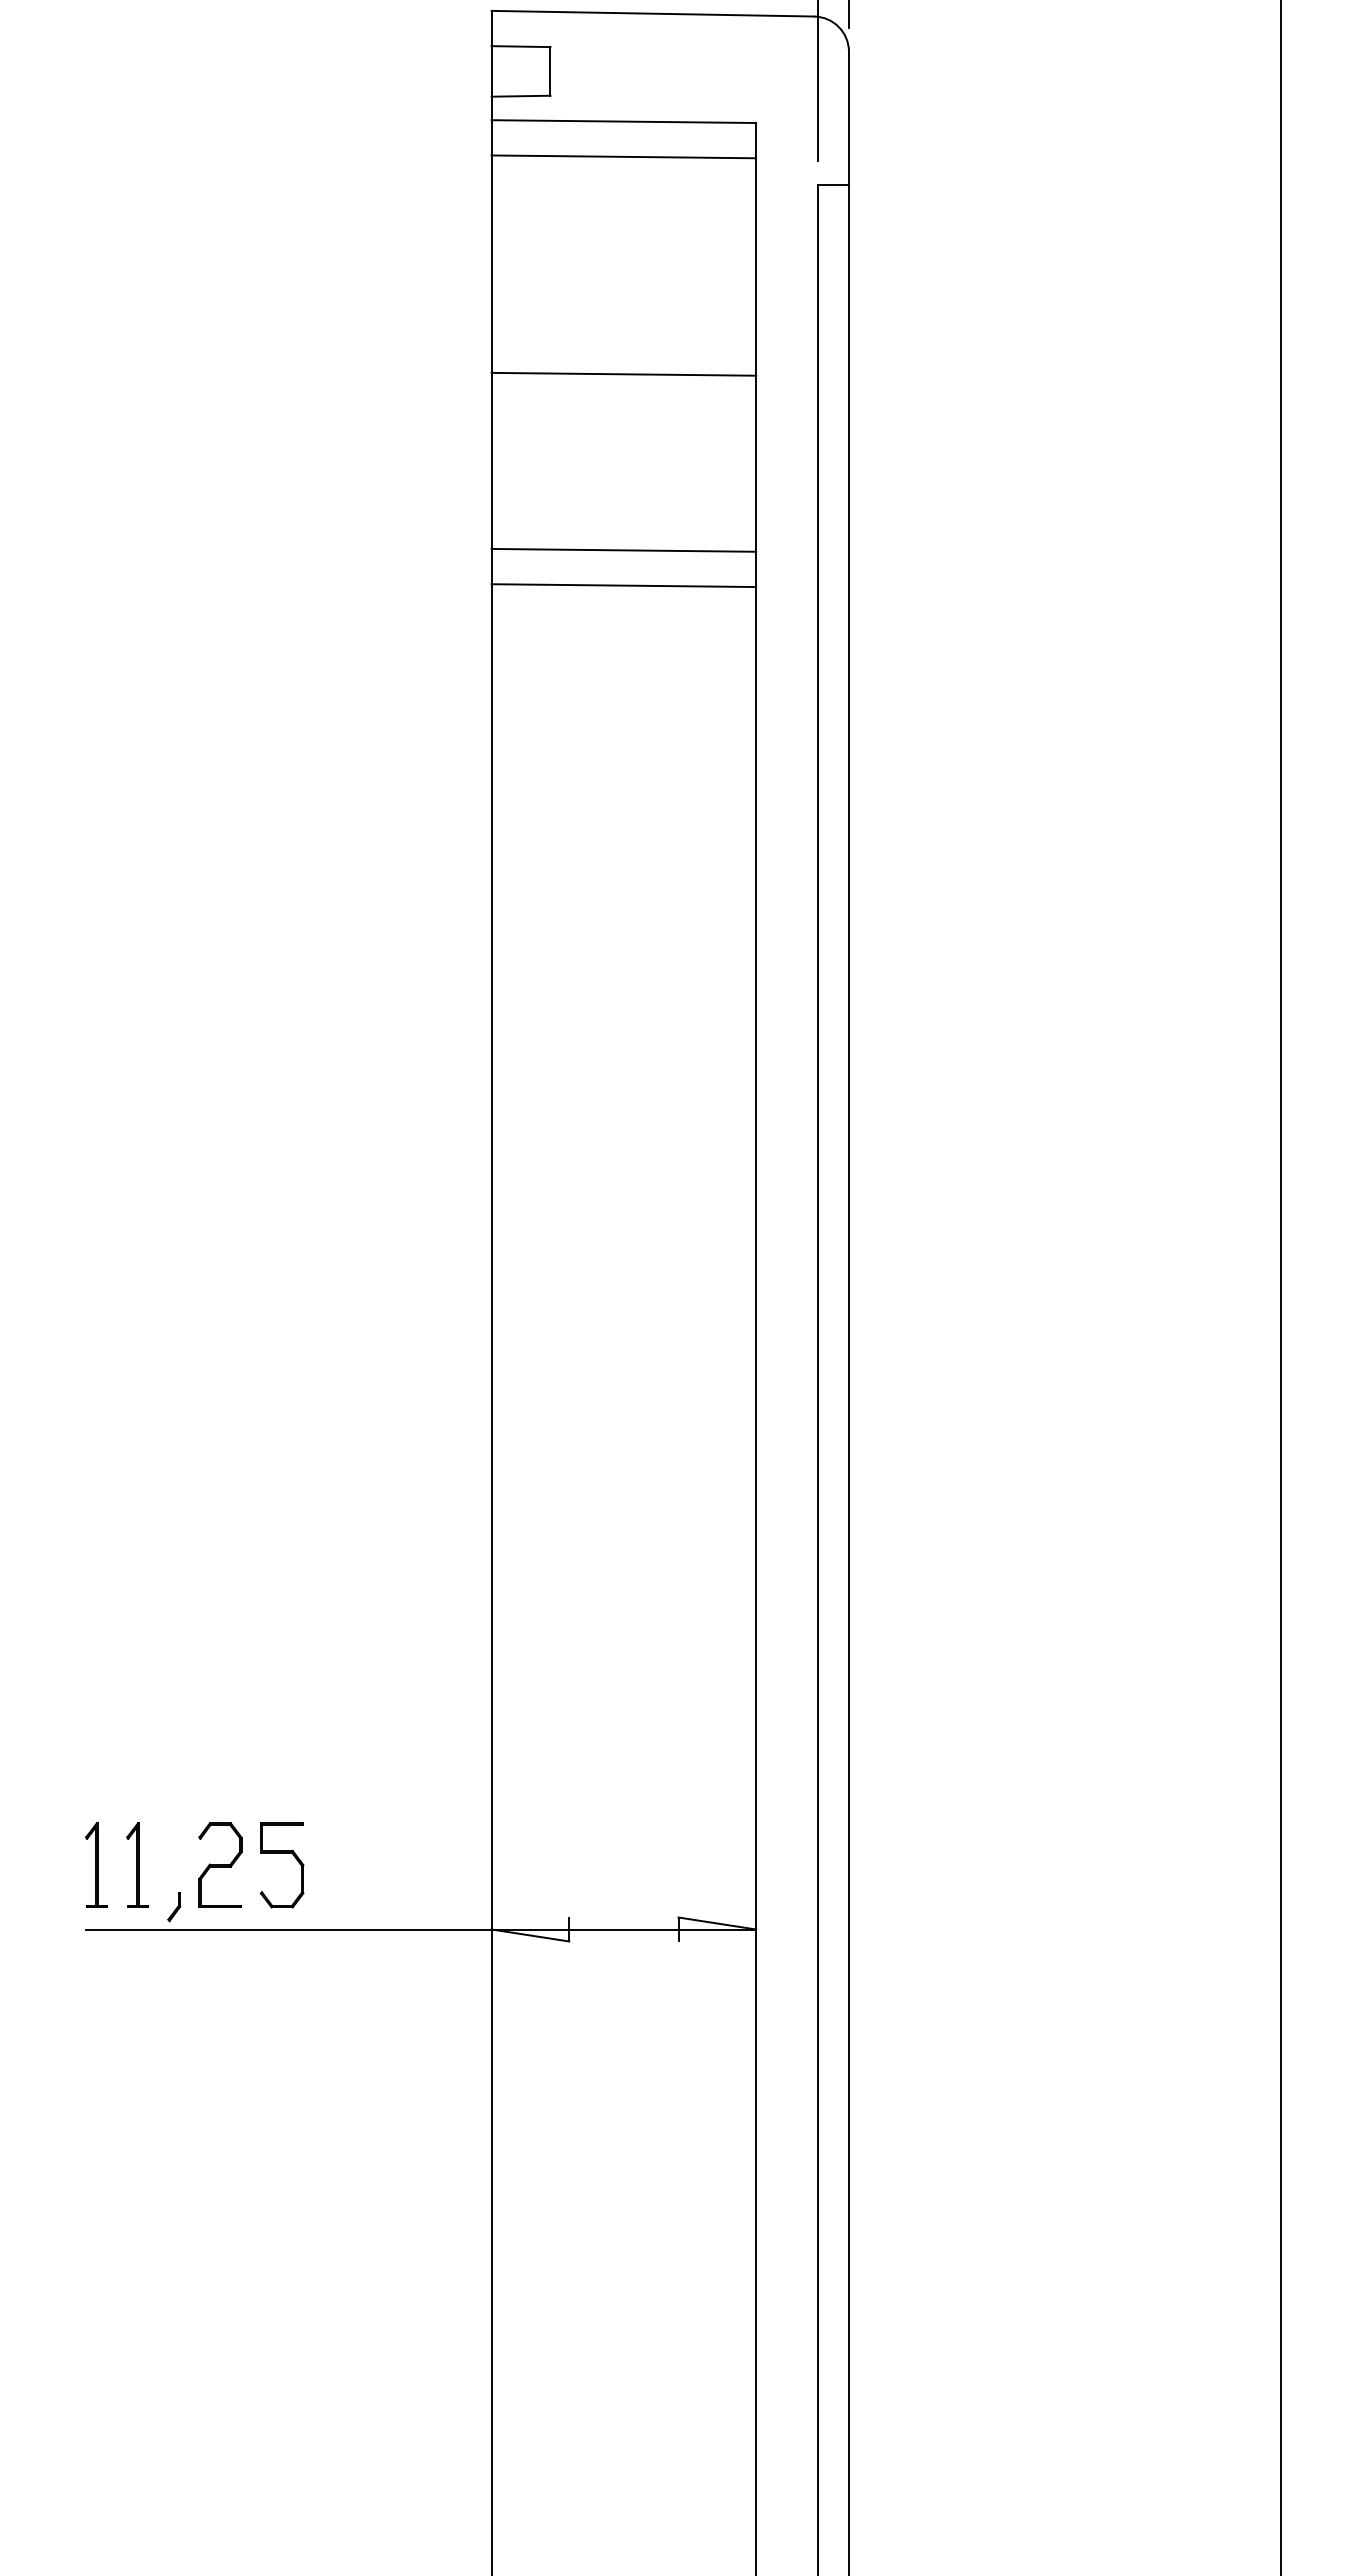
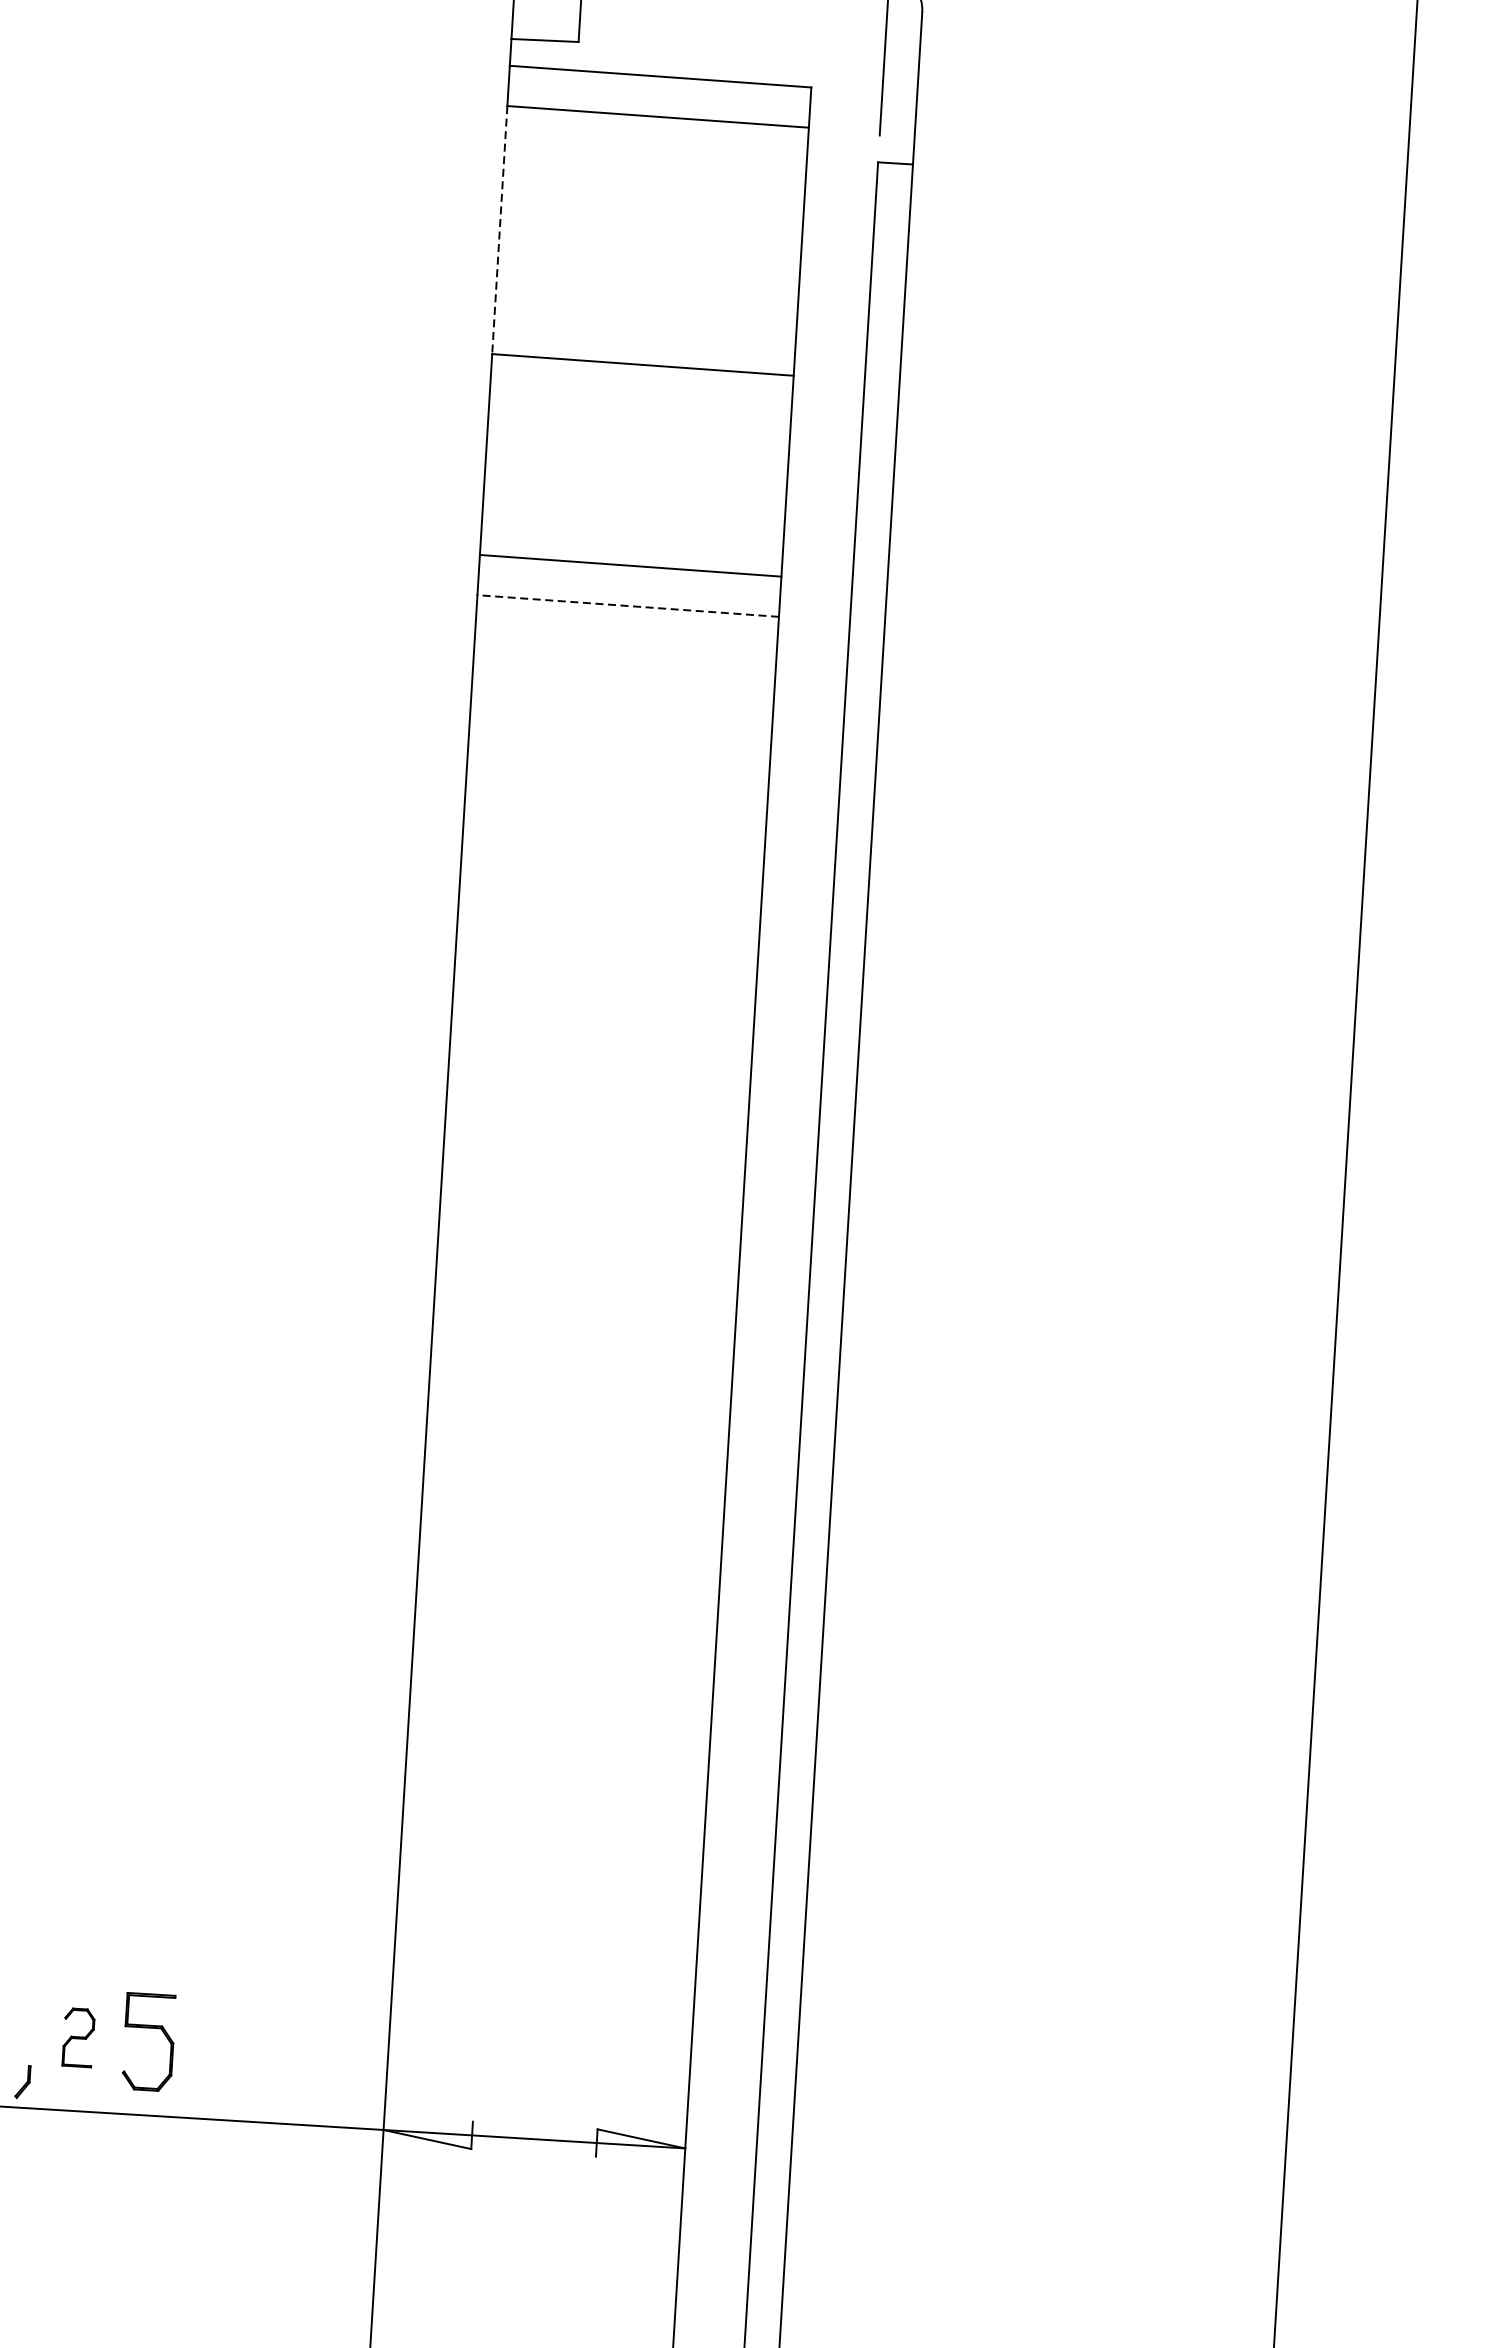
line: (491, 264) -> (499, 230), solid -> dashed
line: (623, 585) -> (627, 605), solid -> dashed
part: (220, 1864) -> (78, 2036), size x0.6

